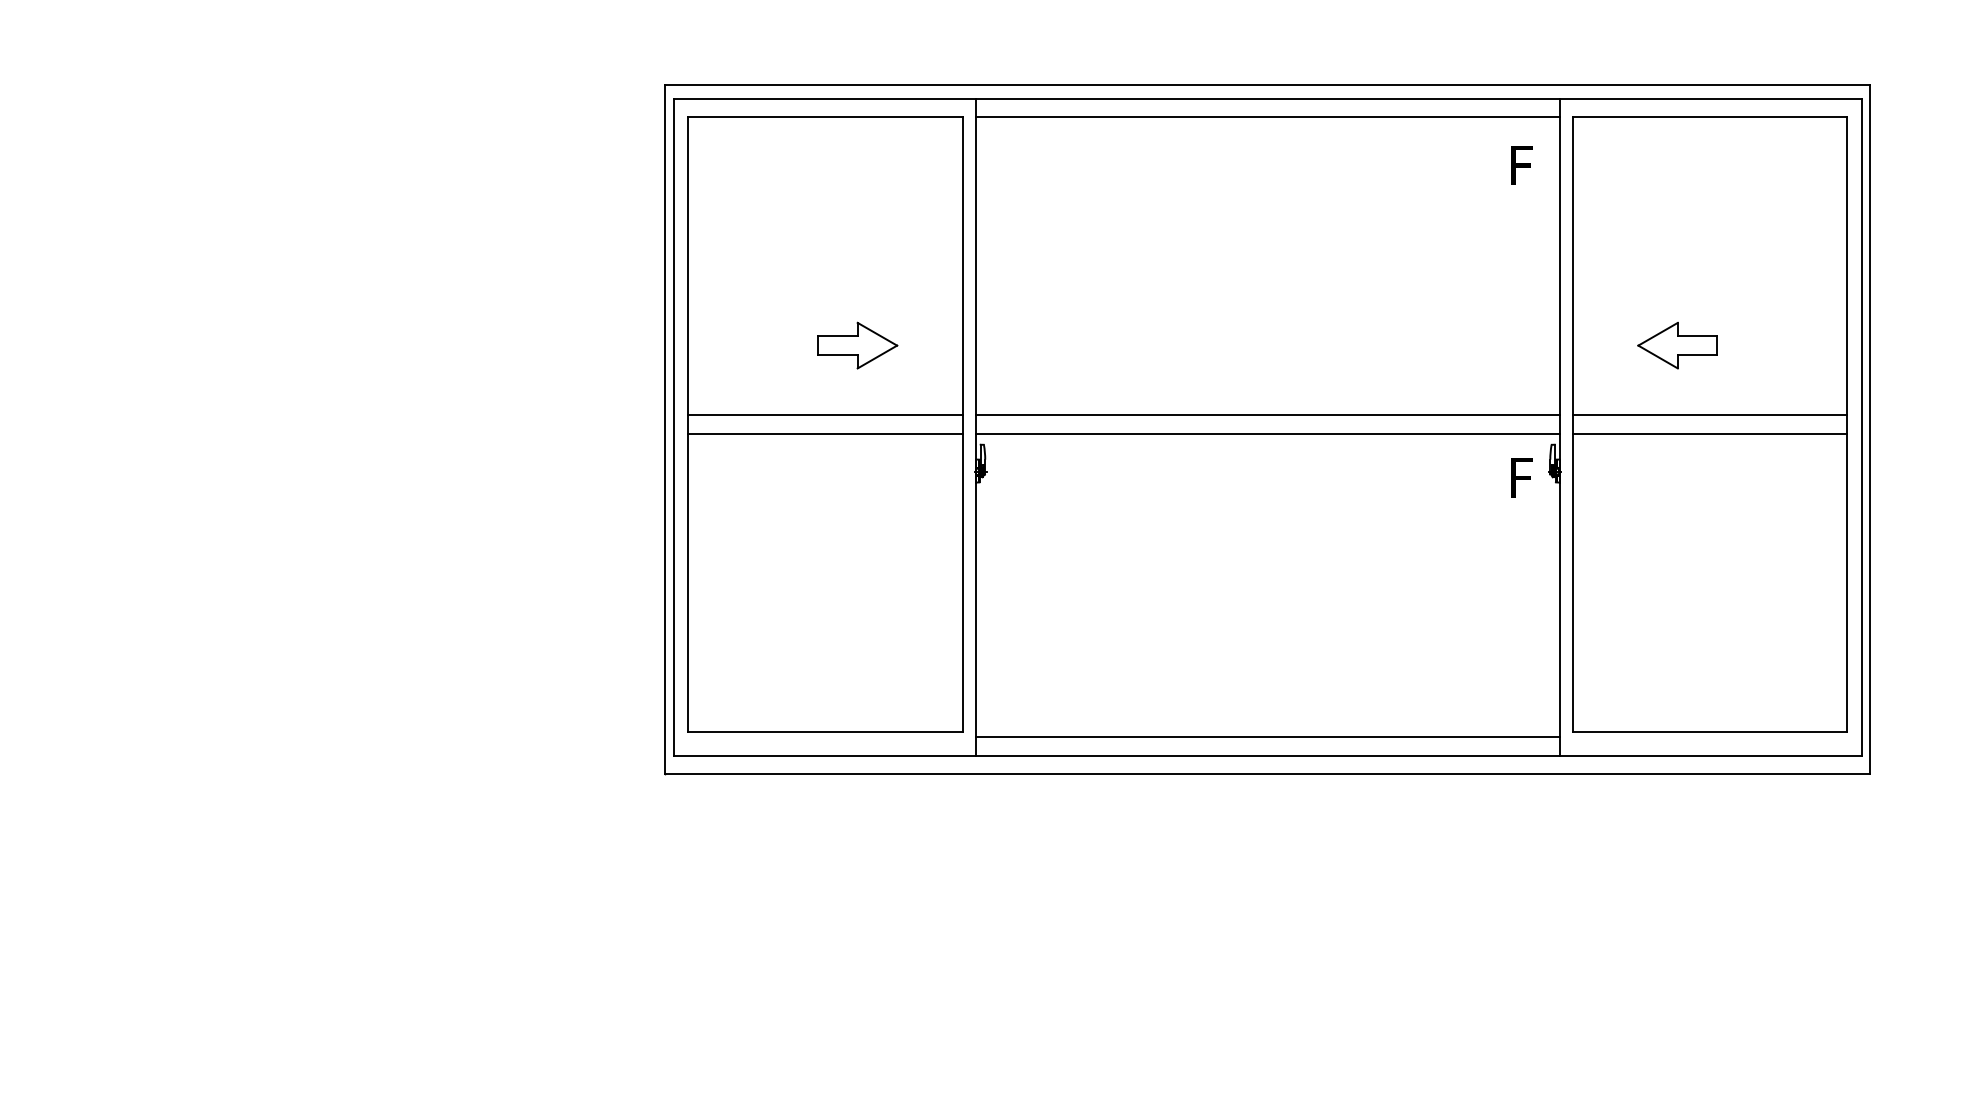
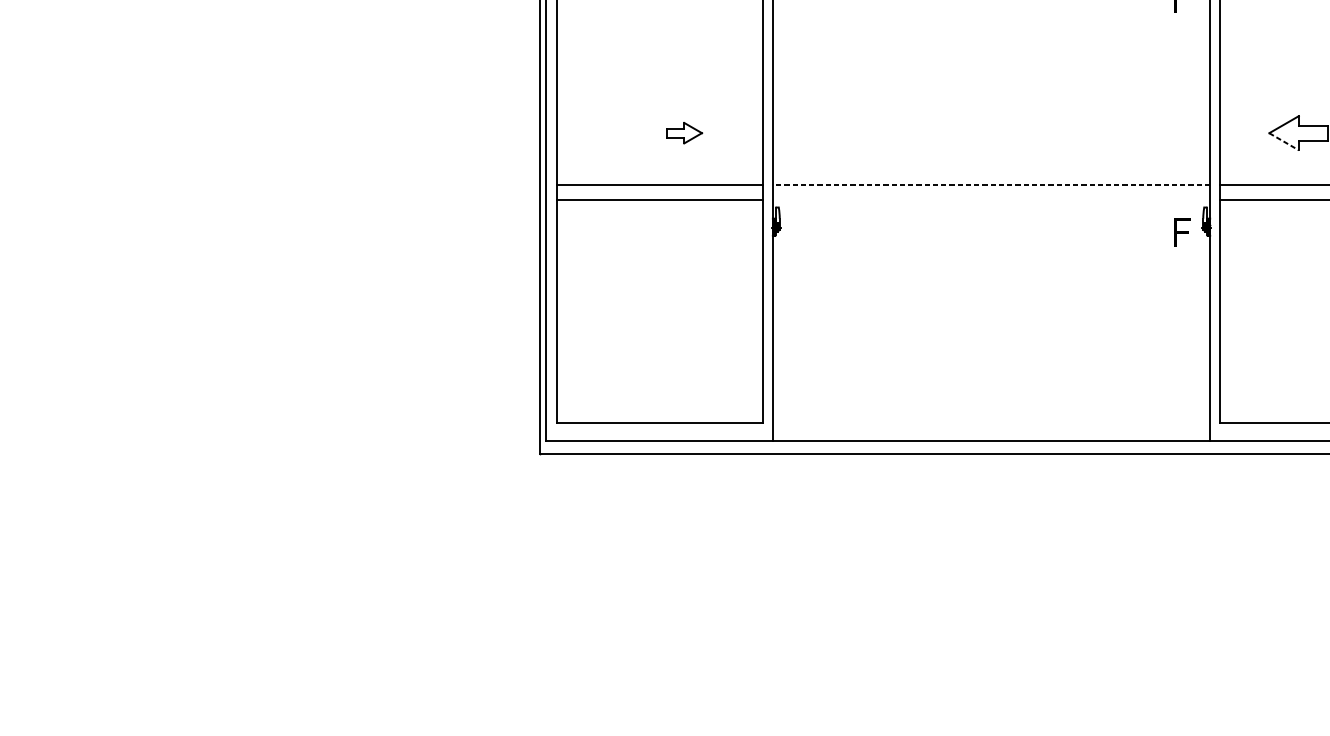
part: (857, 345) -> (684, 133), size x0.6
line: (1658, 357) -> (1284, 142), solid -> dashed
line: (1267, 414) -> (991, 184), solid -> dashed
line: (1267, 434) -> (991, 199), removed
line: (1267, 736) -> (991, 426), removed

